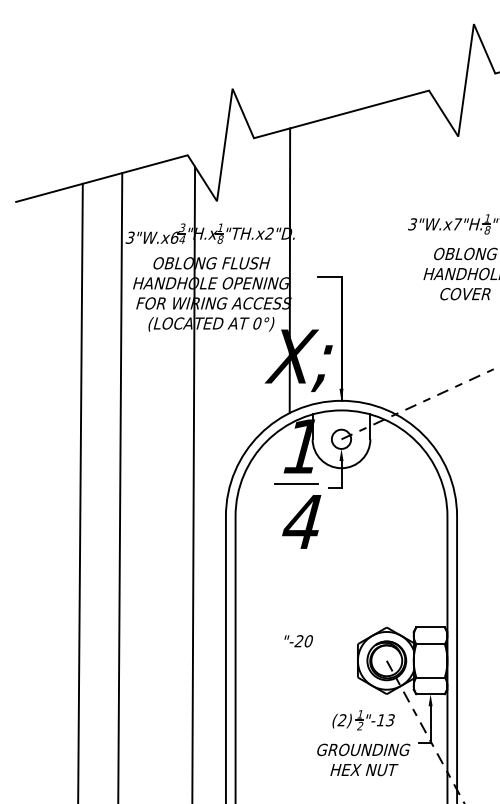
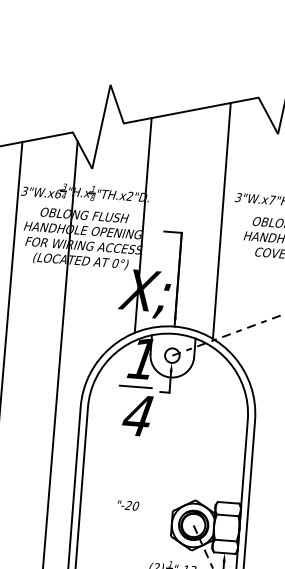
line: (392, 256) -> (221, 220), added

